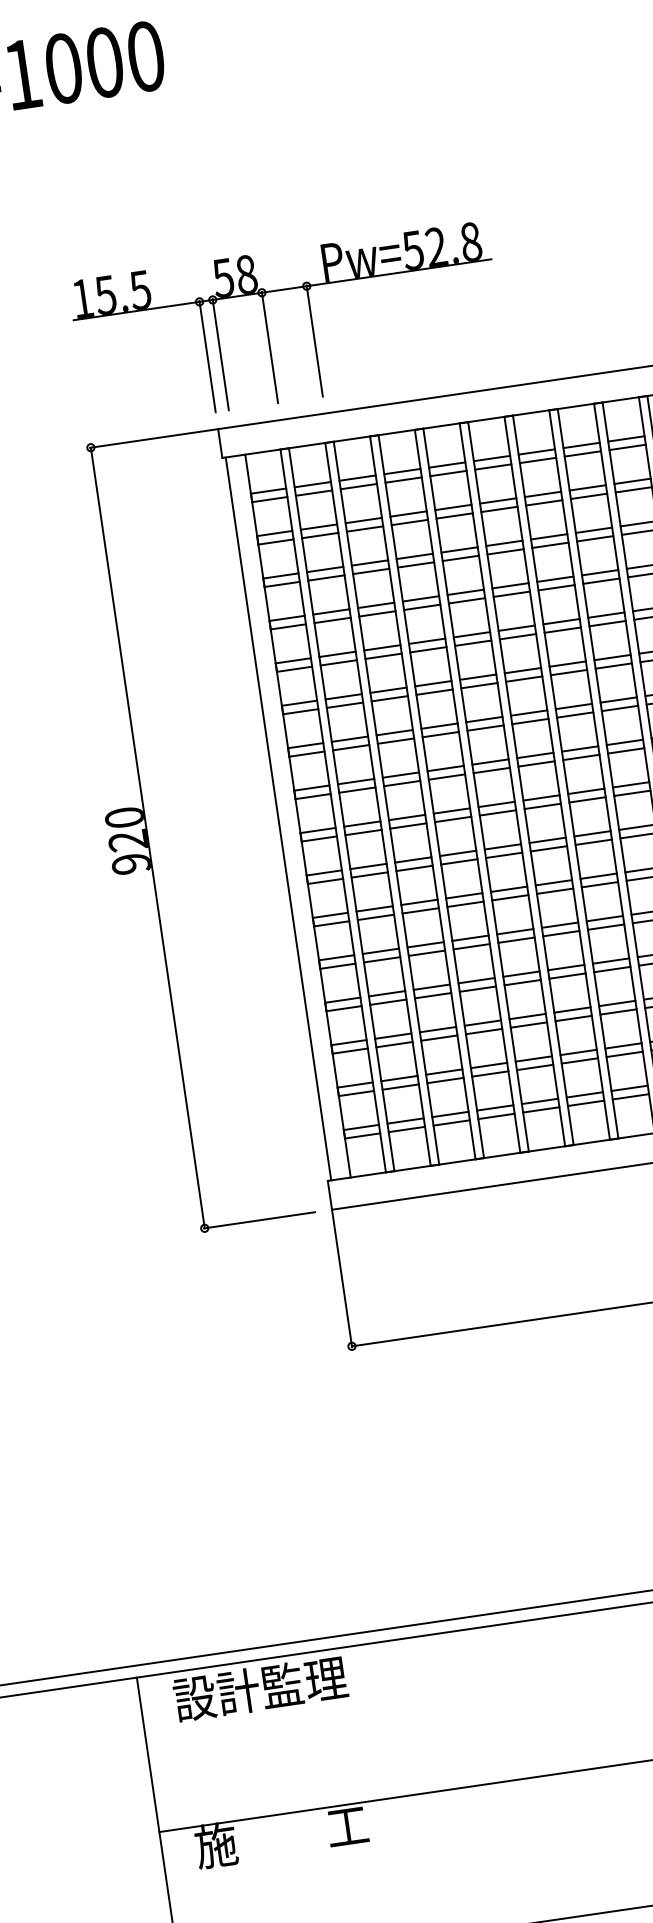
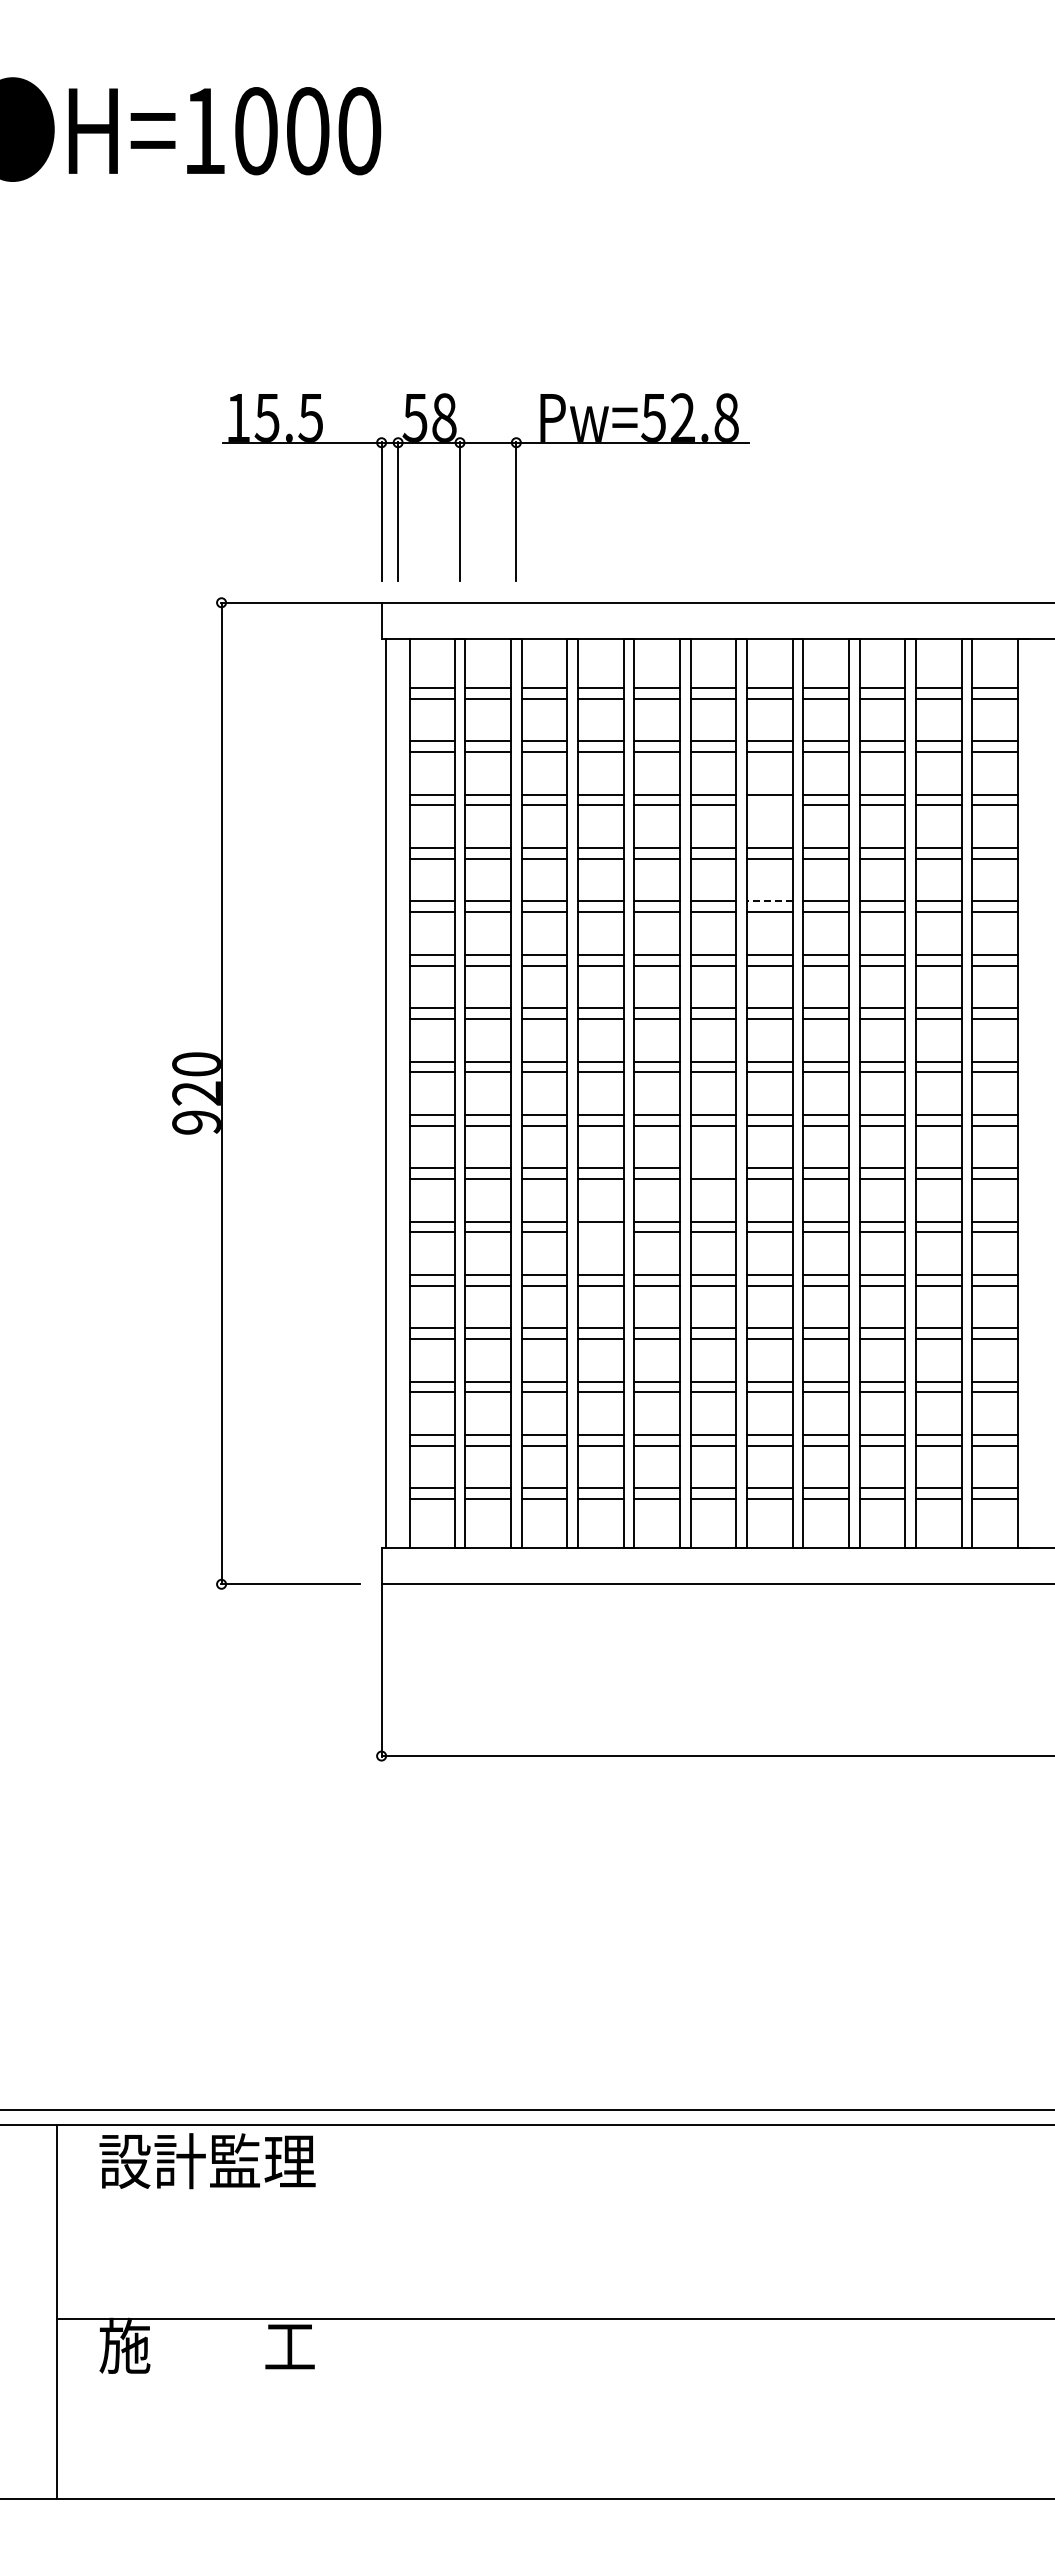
line: (550, 545) -> (769, 805), removed
line: (561, 621) -> (769, 901), solid -> dashed
line: (547, 840) -> (713, 1168), removed
line: (465, 904) -> (600, 1232), removed

